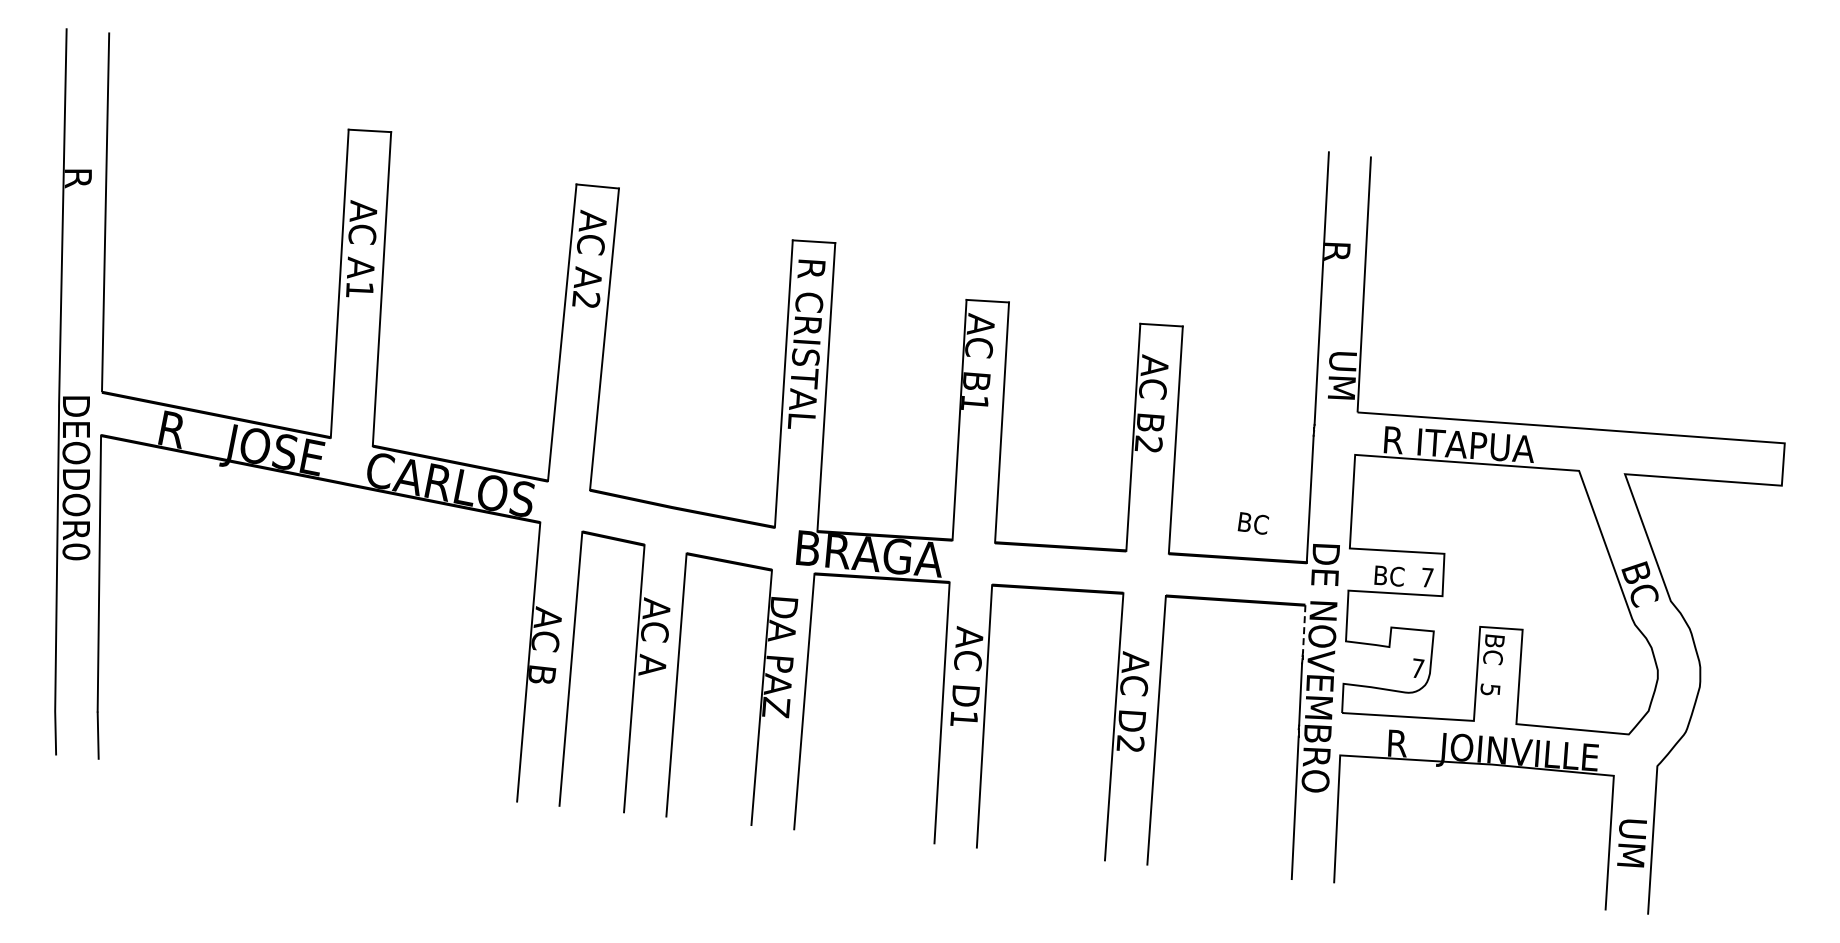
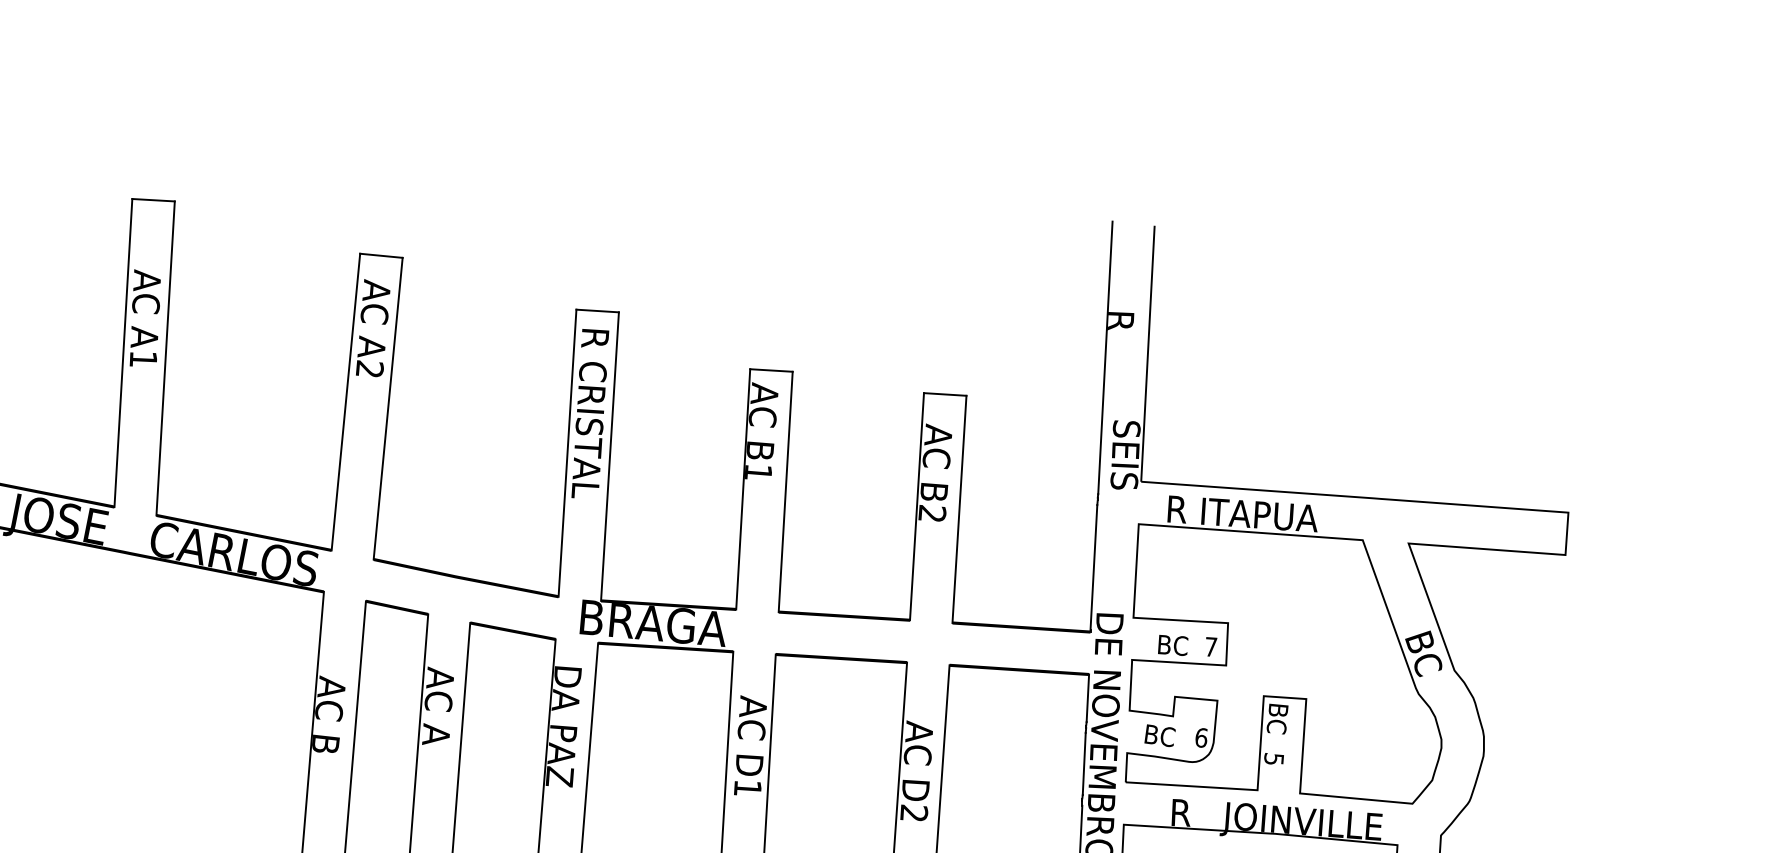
text: (1341, 385) -> (1125, 454), UM -> SEIS
text: (1253, 523) -> (1160, 735), moved
line: (1304, 628) -> (1088, 697), dashed -> solid
text: (1417, 668) -> (1201, 737), 7 -> 6

